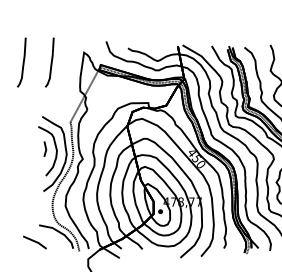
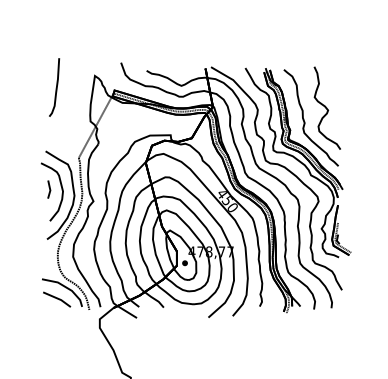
curve: (22, 63) -> (22, 88), removed
line: (35, 242) -> (57, 299), moved

